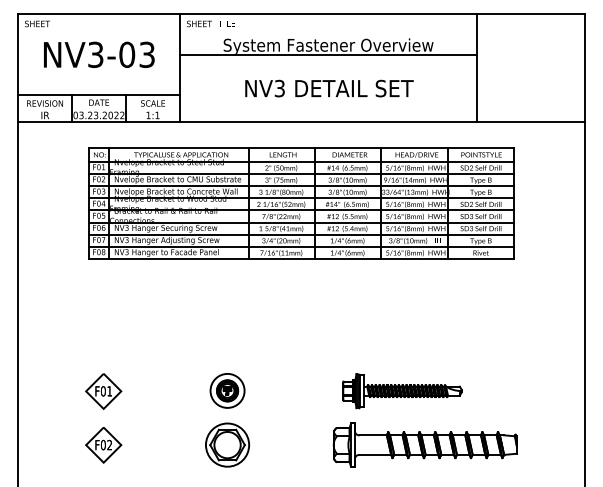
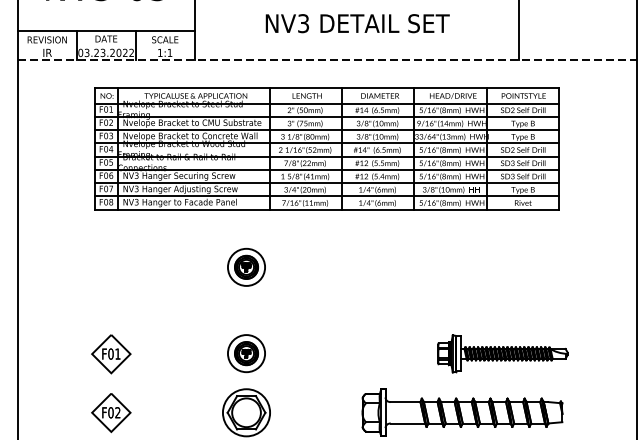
line: (301, 122) -> (327, 60), solid -> dashed
part: (227, 311) -> (246, 266), added
part: (402, 391) -> (502, 354), moved

